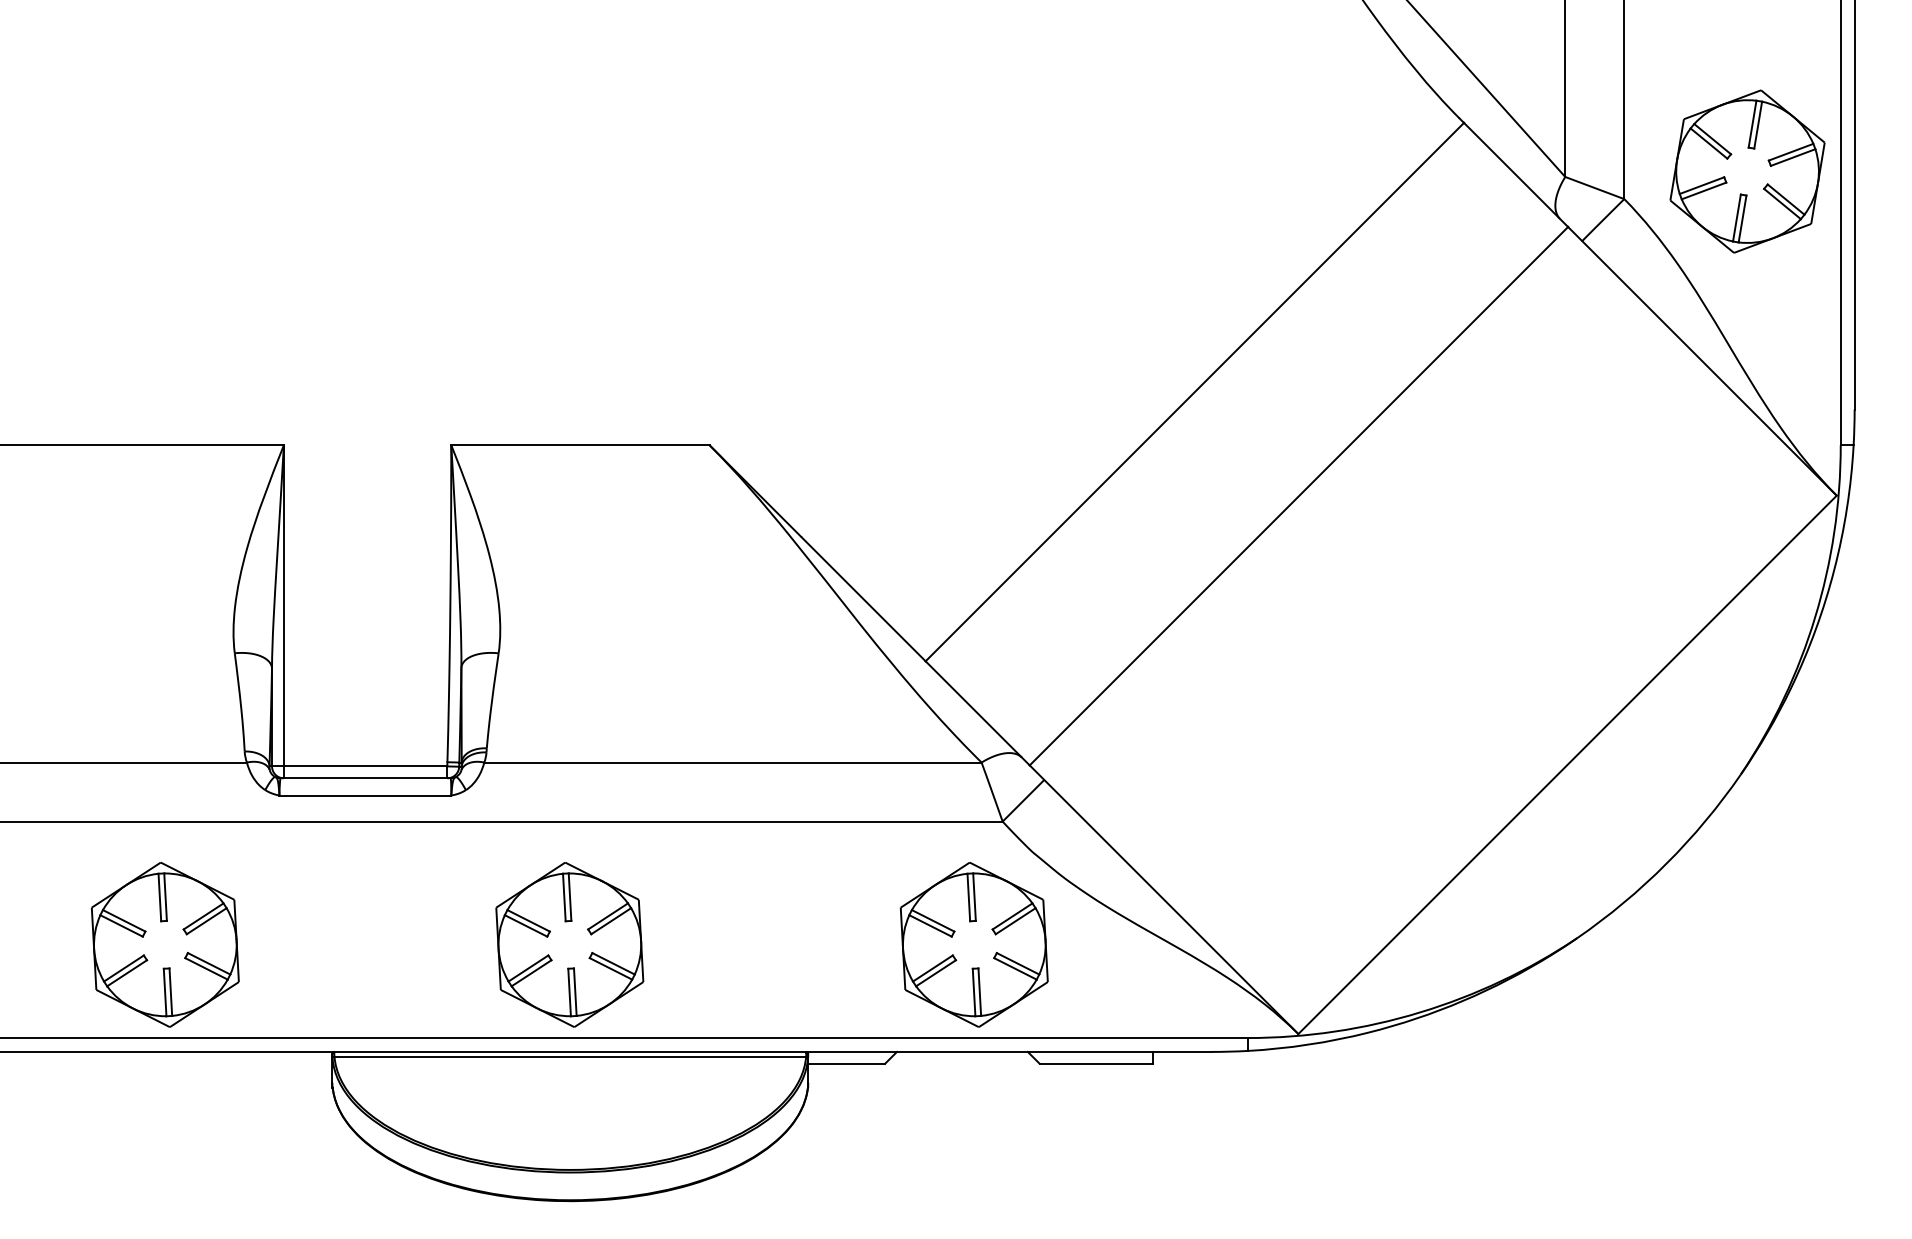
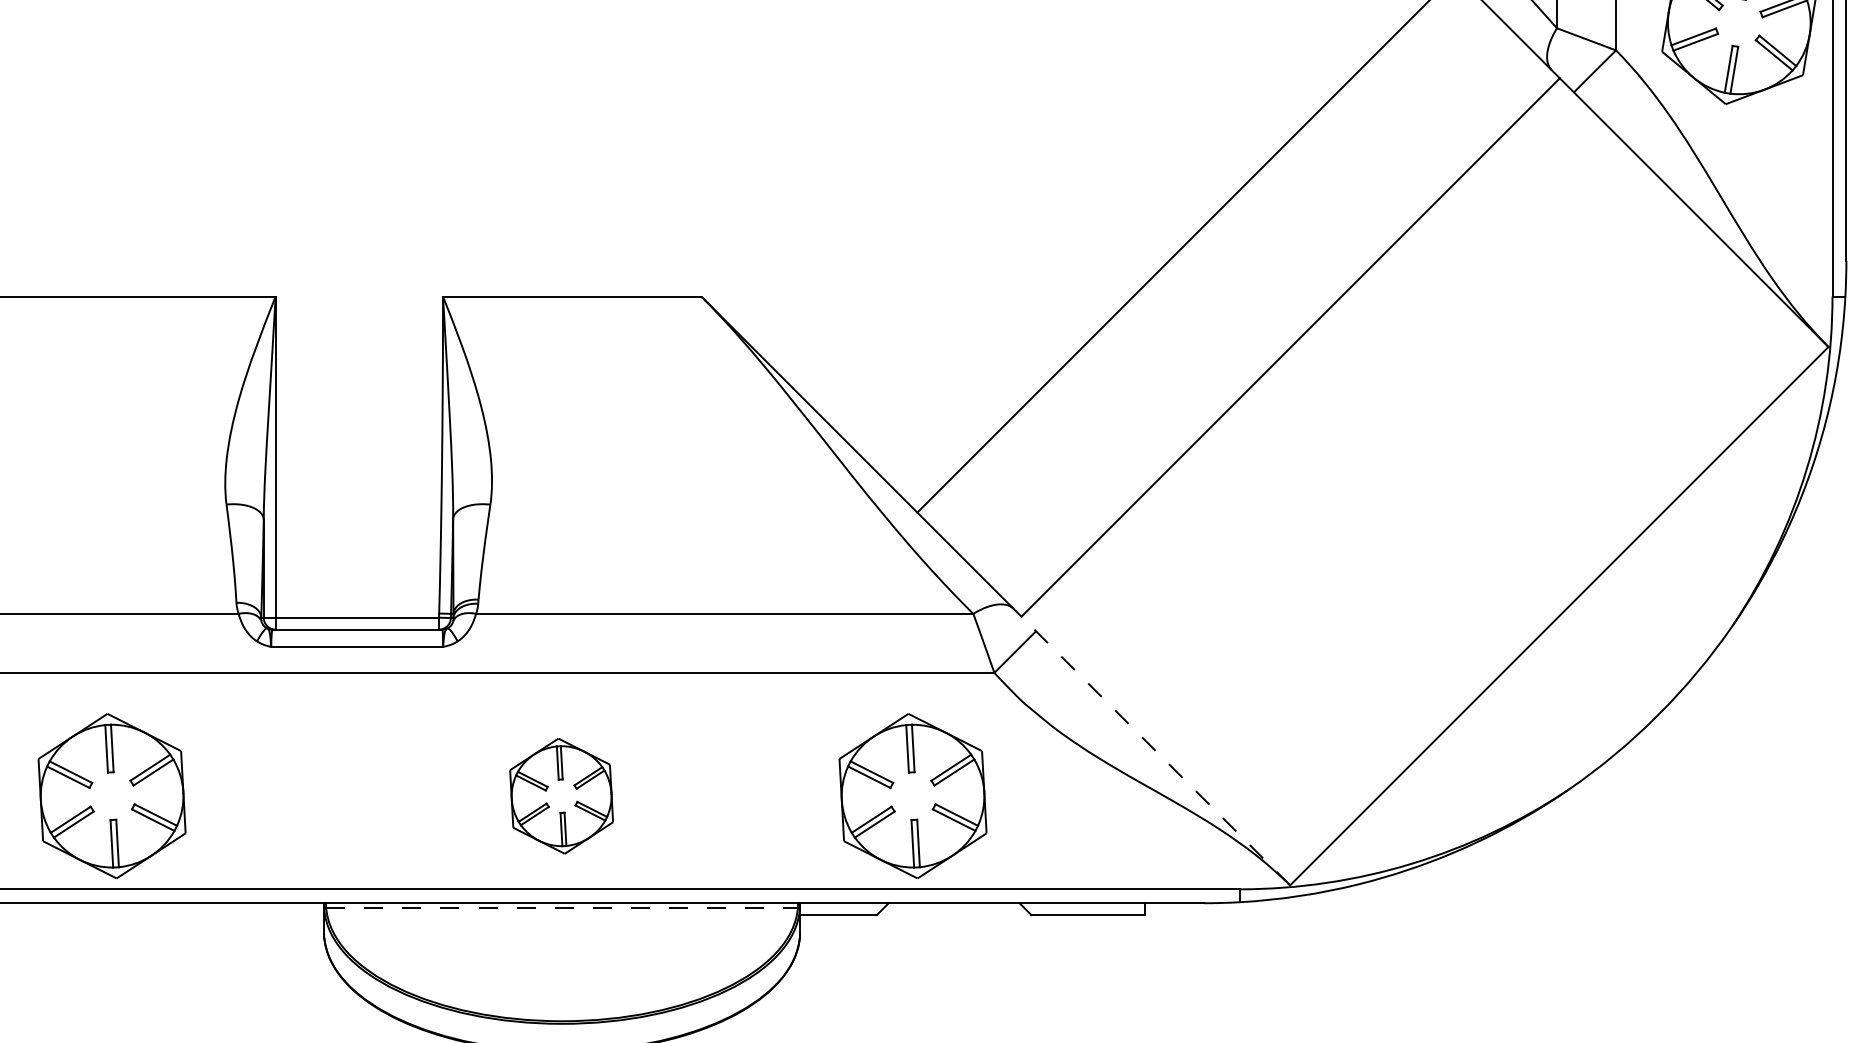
line: (1164, 899) -> (1156, 750), solid -> dashed
part: (165, 944) -> (112, 795), moved
part: (569, 944) -> (561, 795), size x0.7
part: (973, 944) -> (912, 795), moved
line: (570, 1056) -> (562, 907), solid -> dashed

